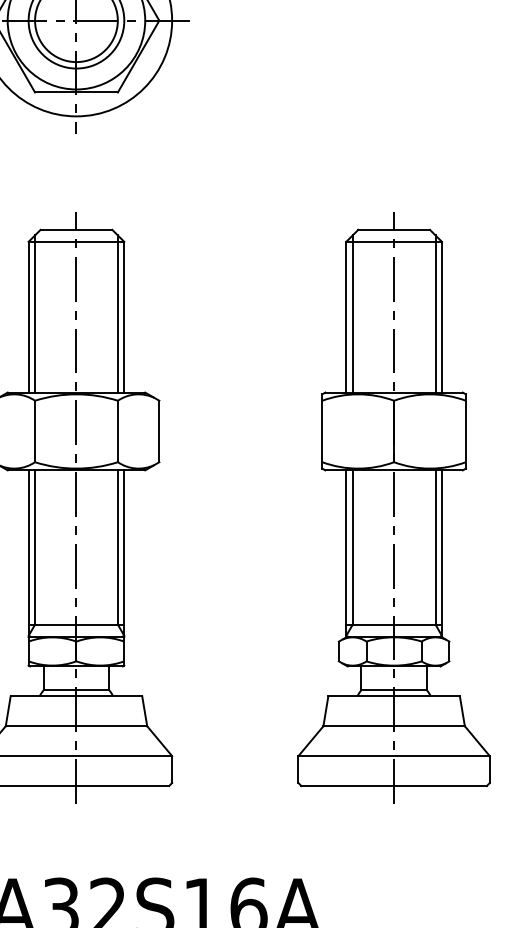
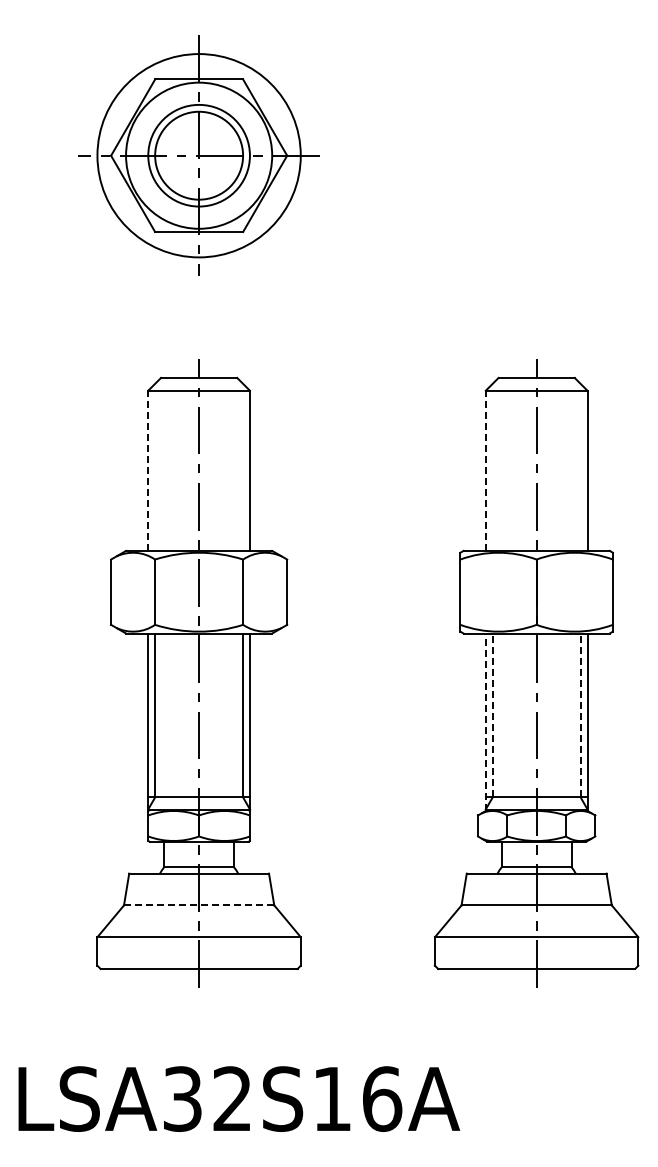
line: (35, 313) -> (155, 466), removed
line: (118, 313) -> (243, 466), removed
line: (352, 313) -> (492, 466), removed
line: (435, 313) -> (580, 466), removed
line: (28, 316) -> (148, 470), solid -> dashed
line: (345, 316) -> (485, 470), solid -> dashed
line: (352, 547) -> (492, 715), solid -> dashed
line: (435, 547) -> (580, 715), solid -> dashed
line: (345, 554) -> (485, 722), solid -> dashed
line: (76, 726) -> (199, 905), solid -> dashed

